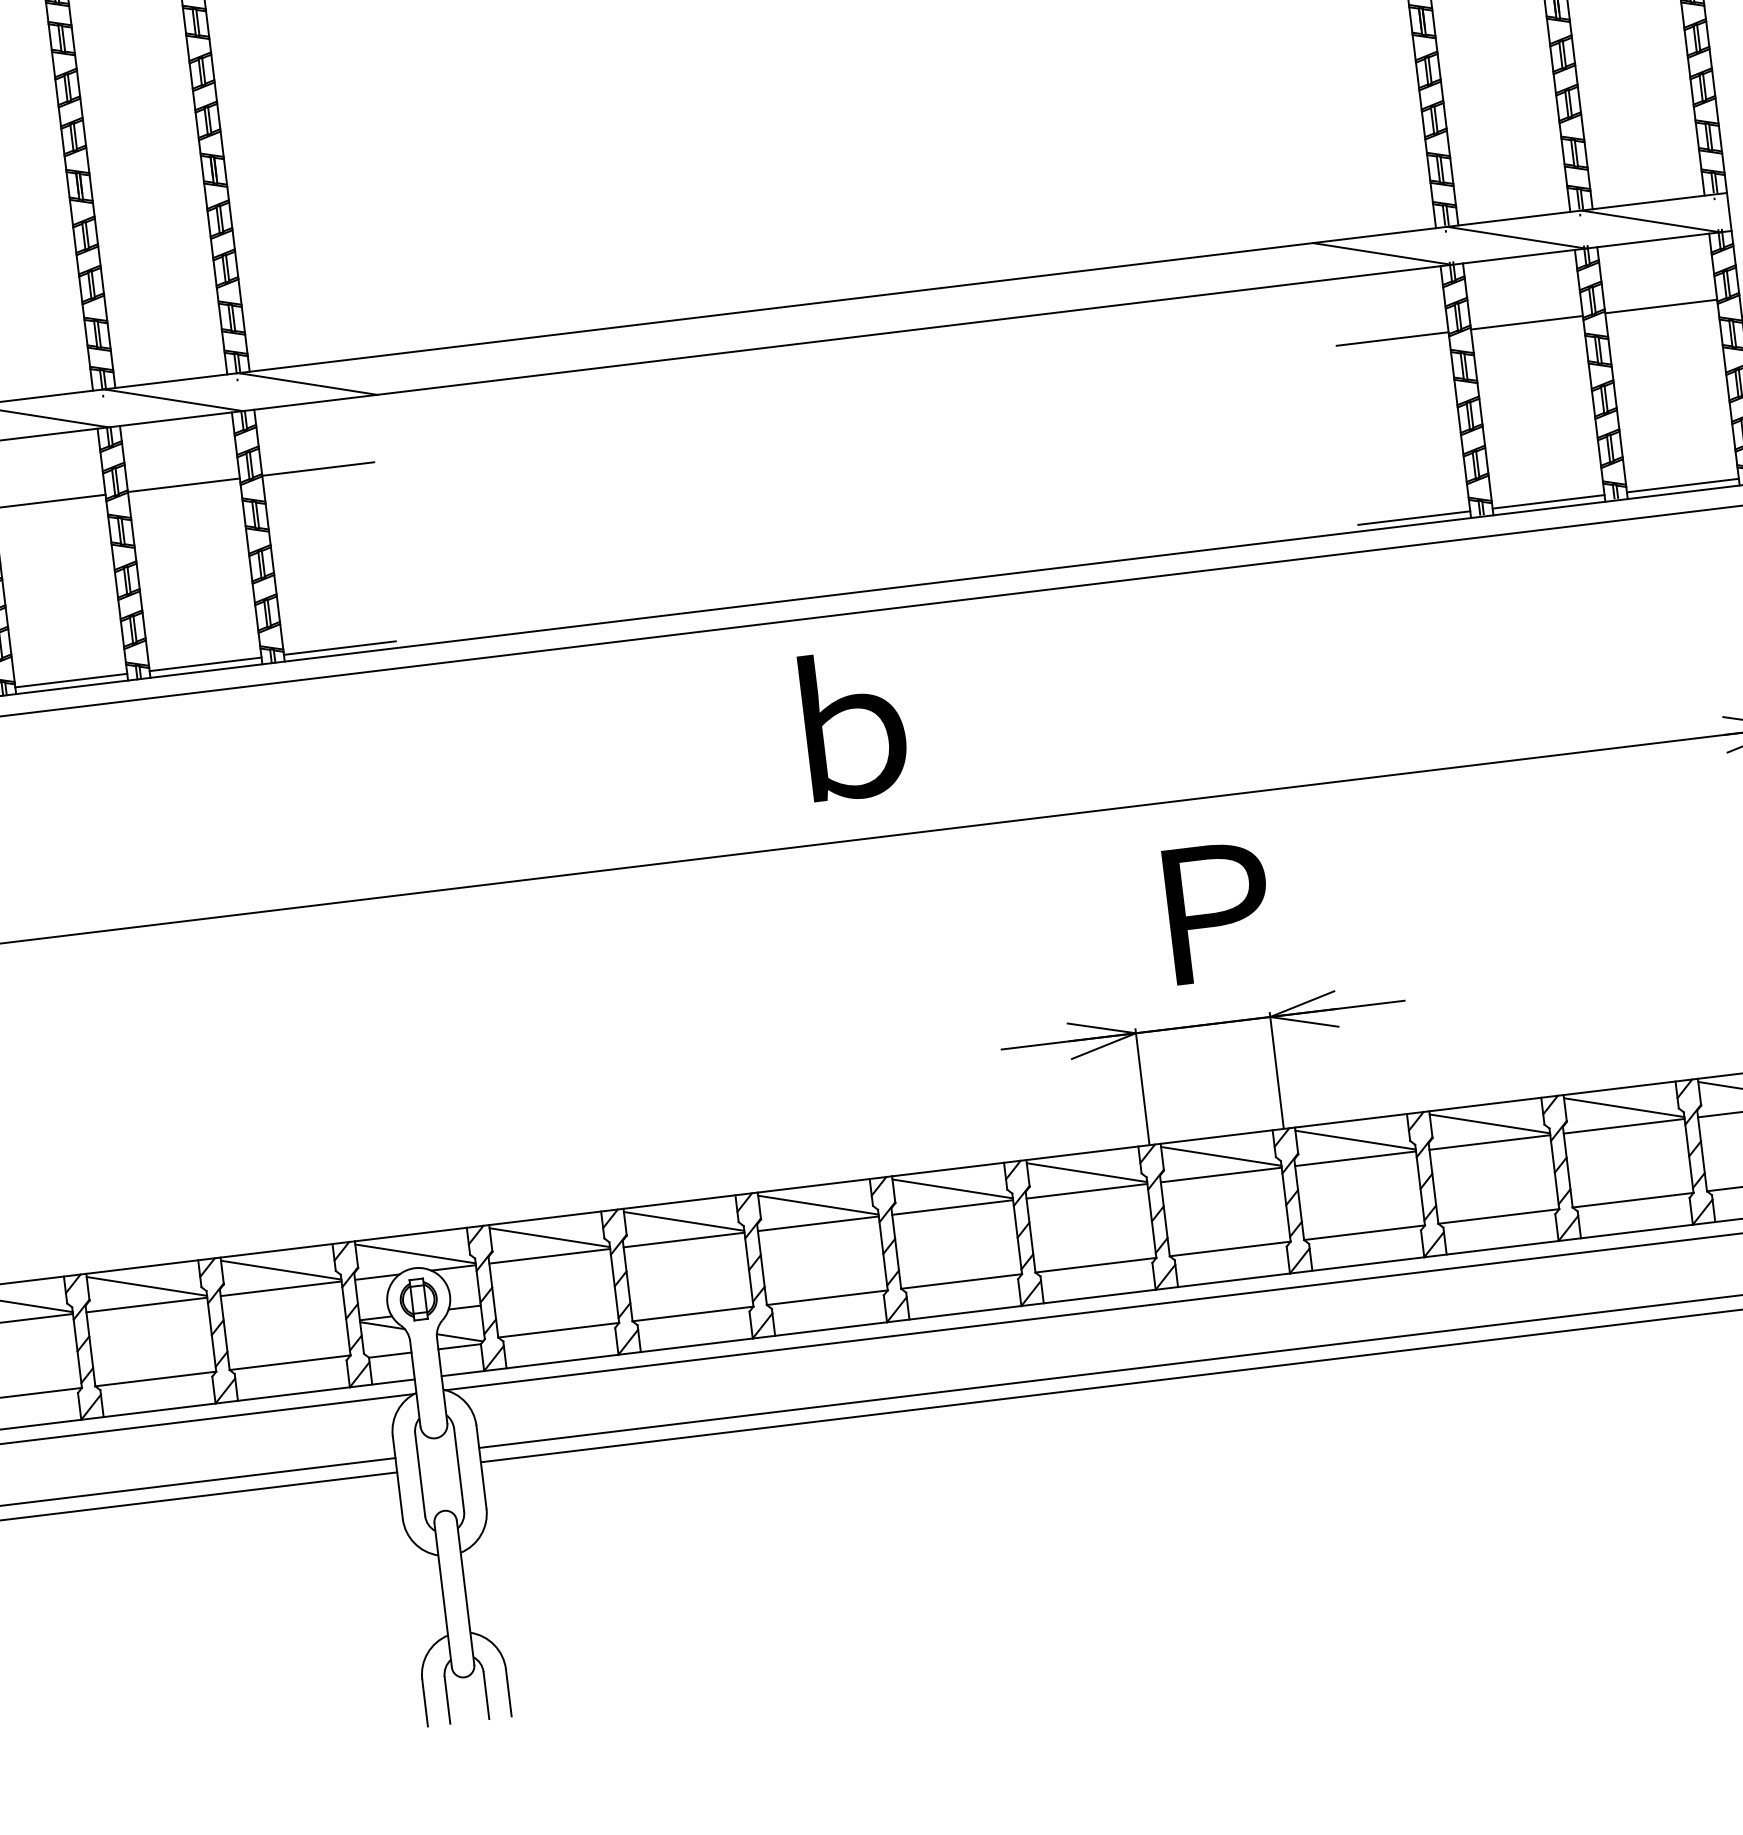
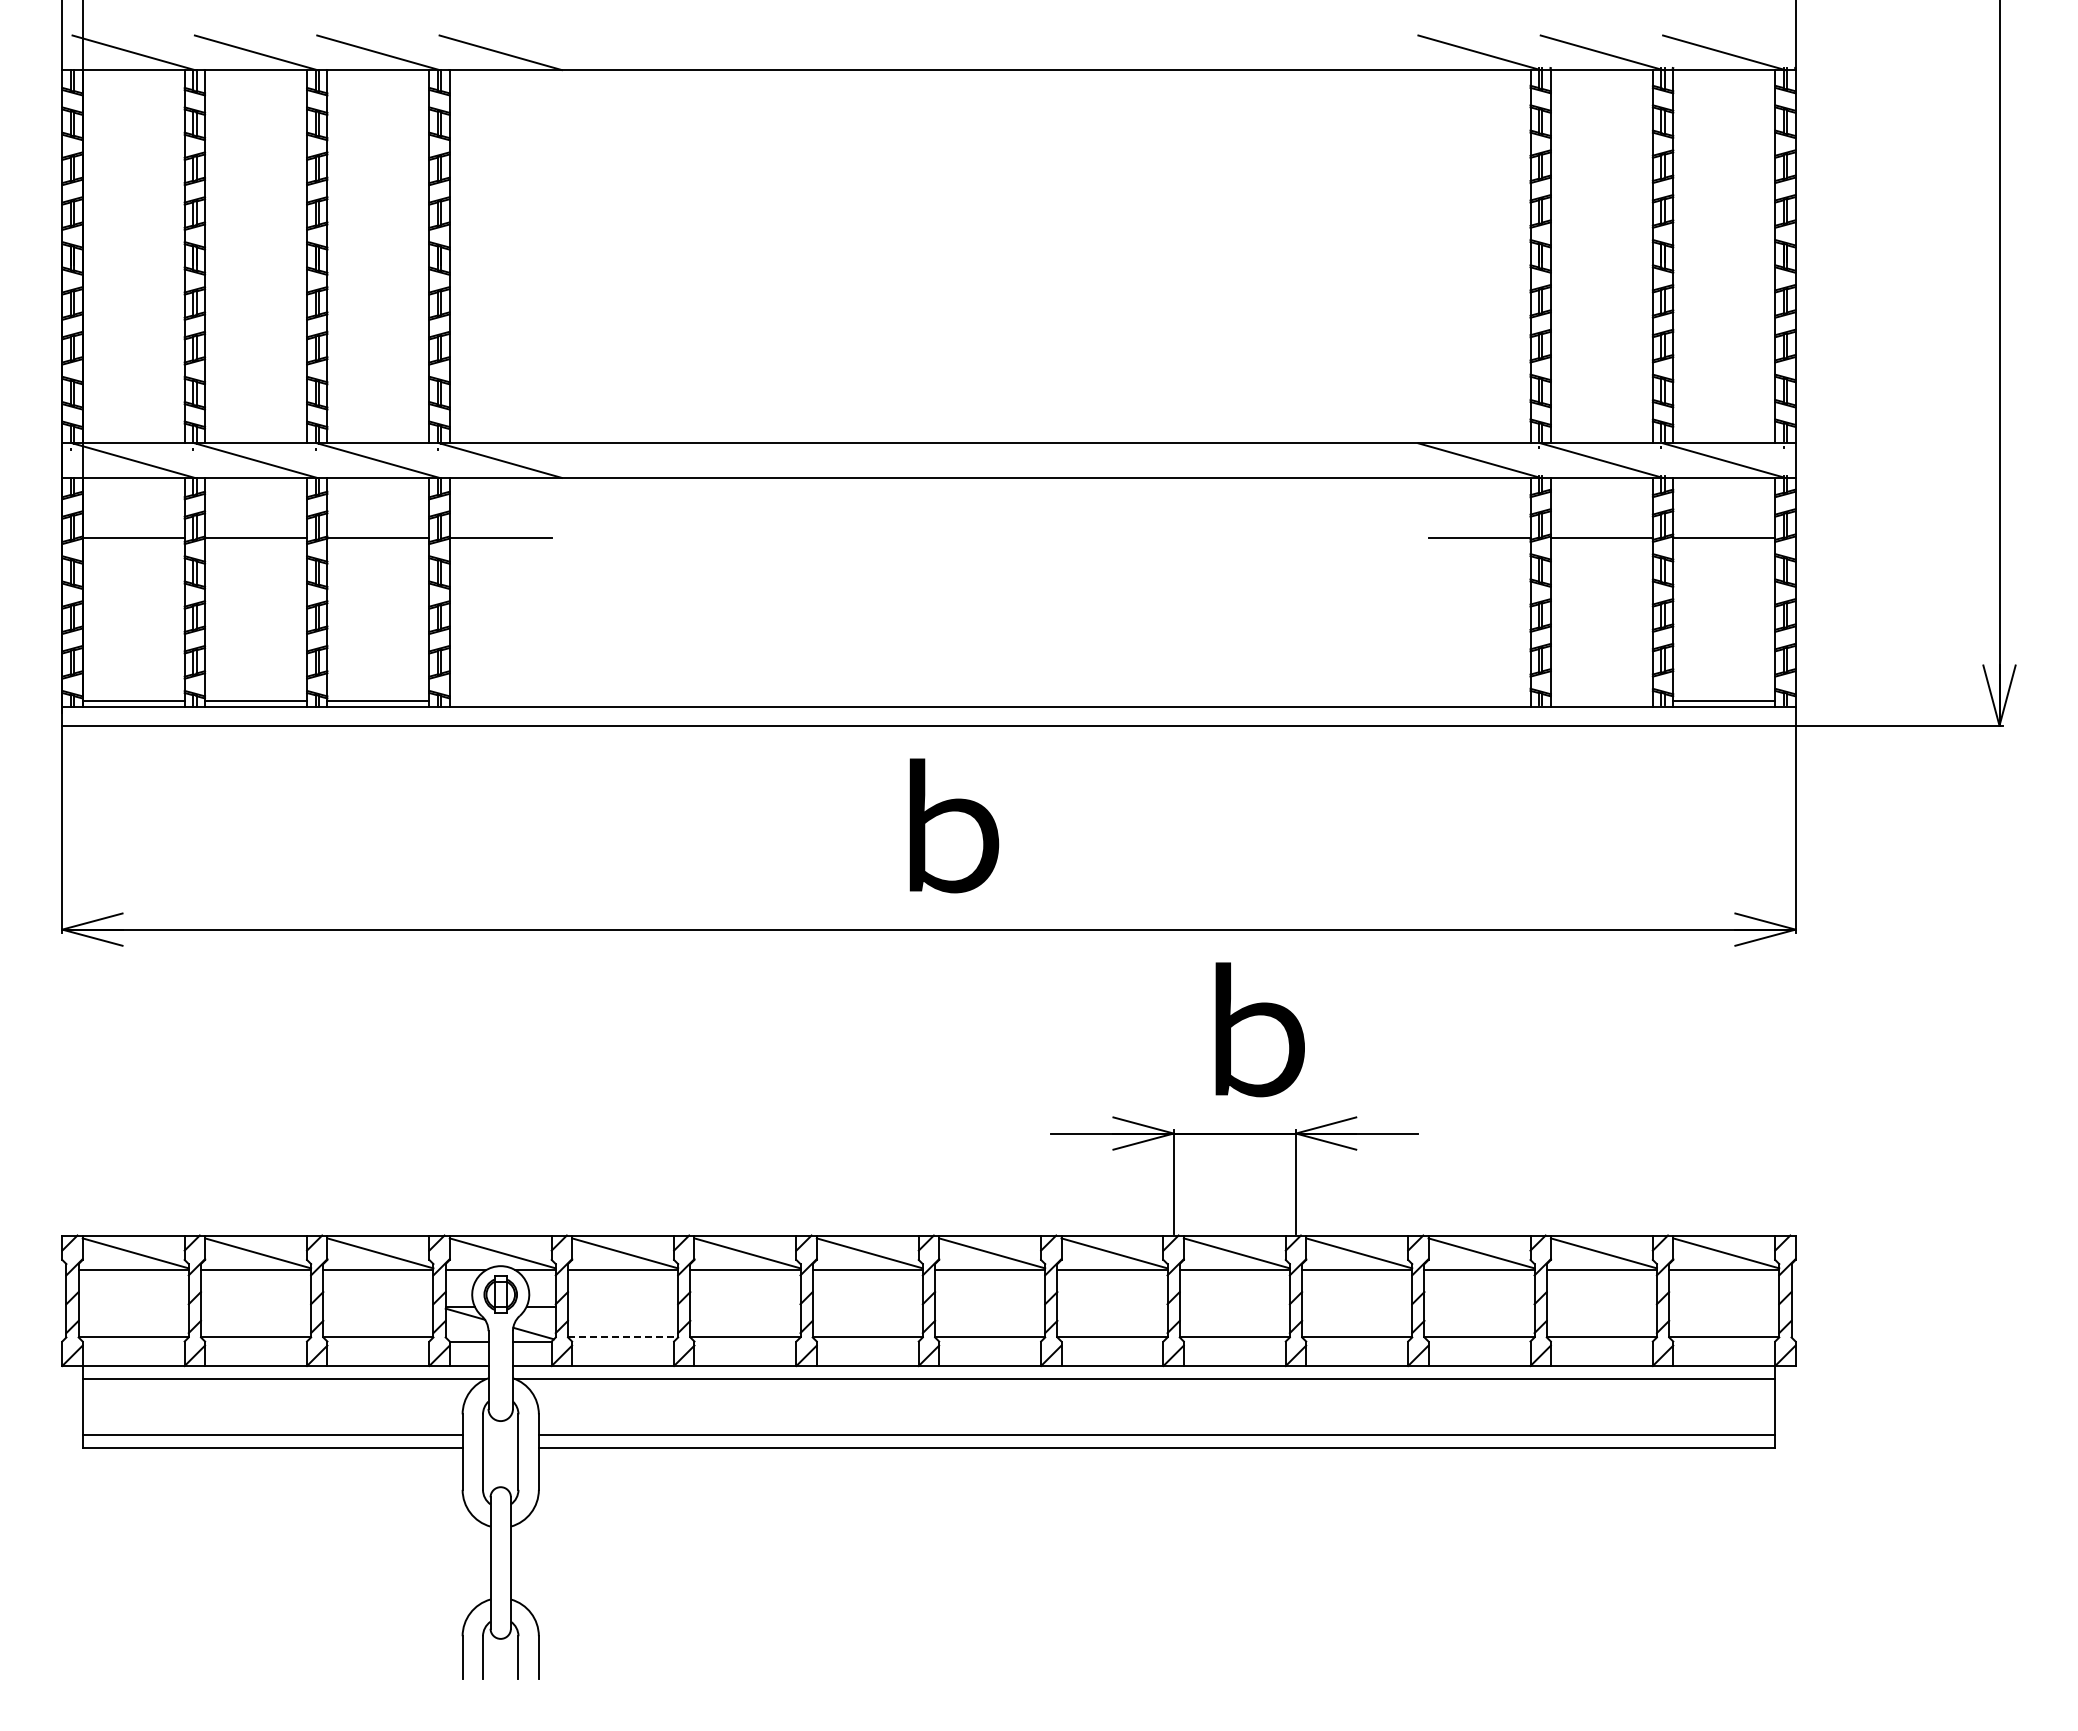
line: (1548, 502) -> (1601, 701), removed
line: (1414, 518) -> (1479, 701), removed
line: (339, 648) -> (500, 701), removed
text: (1217, 907) -> (1260, 1029), Ｐ -> ｂ
line: (559, 1330) -> (623, 1337), solid -> dashed

